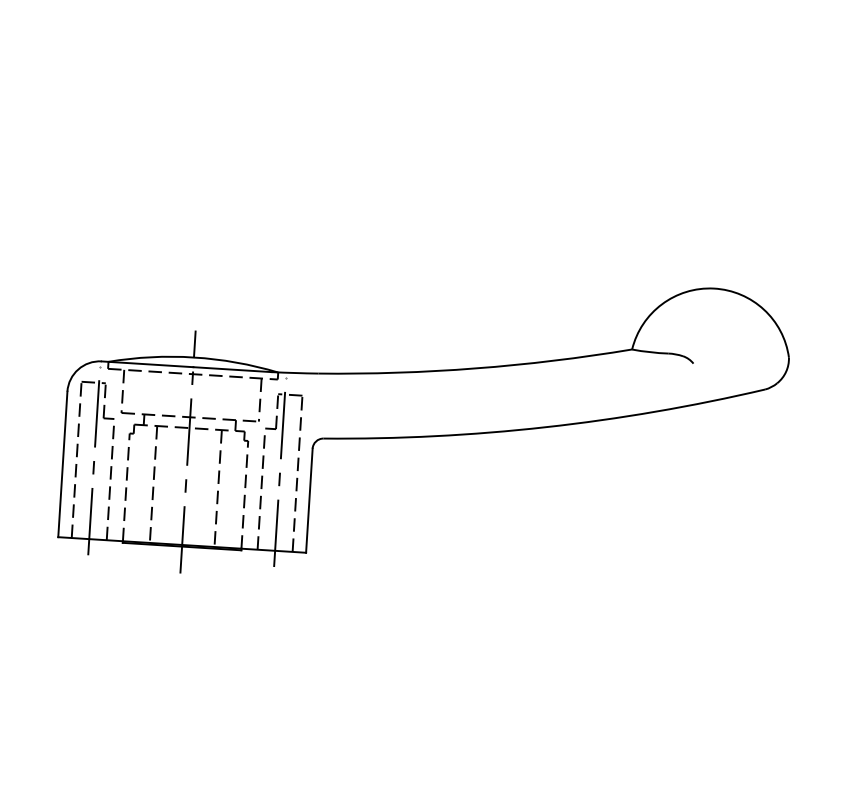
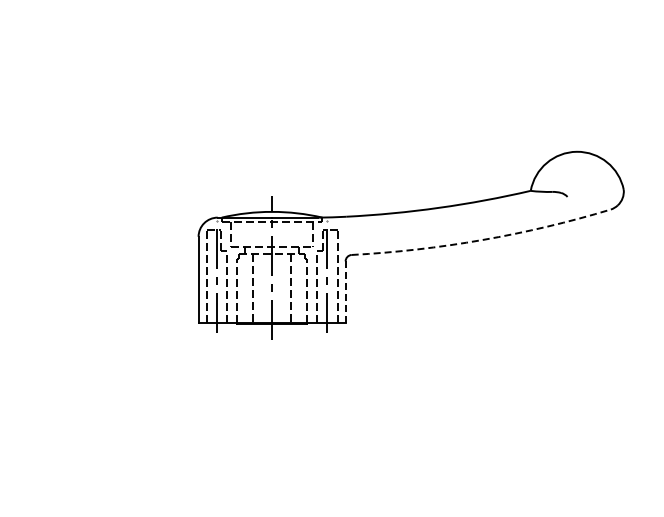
arc: (545, 428) -> (482, 240), solid -> dashed
line: (309, 501) -> (345, 292), solid -> dashed

